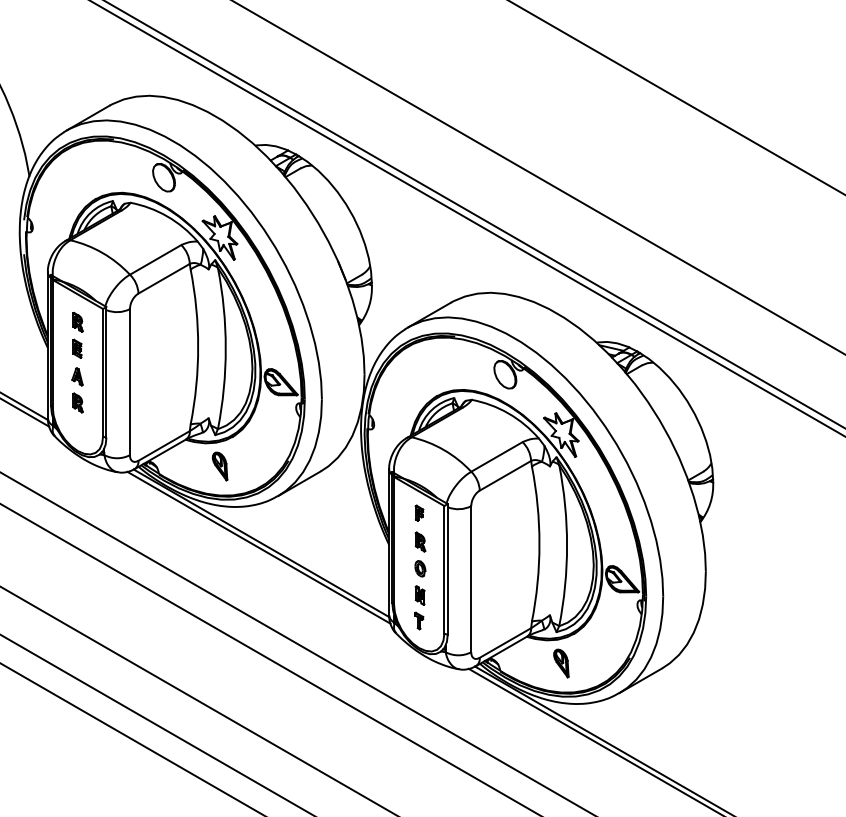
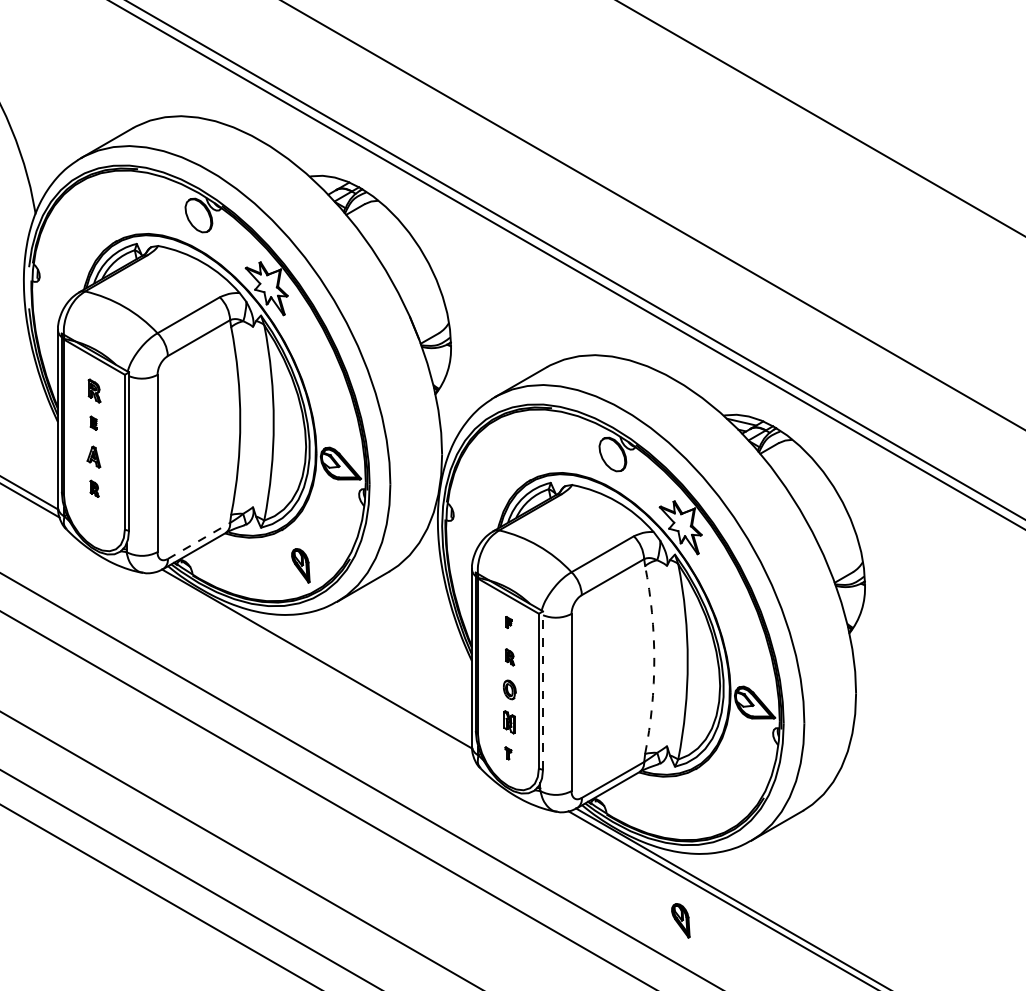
part: (77, 349) -> (93, 423), size x0.6
part: (77, 402) -> (94, 488), size x0.7
line: (163, 445) -> (198, 540), solid -> dashed
part: (219, 466) -> (300, 565), moved
part: (419, 513) -> (508, 622), size x0.6
part: (420, 541) -> (509, 656), size x0.7
arc: (539, 543) -> (654, 659), solid -> dashed
line: (258, 547) -> (313, 664), removed
line: (448, 569) -> (543, 690), solid -> dashed
part: (419, 621) -> (508, 753), size x0.6
part: (561, 663) -> (680, 920), moved

